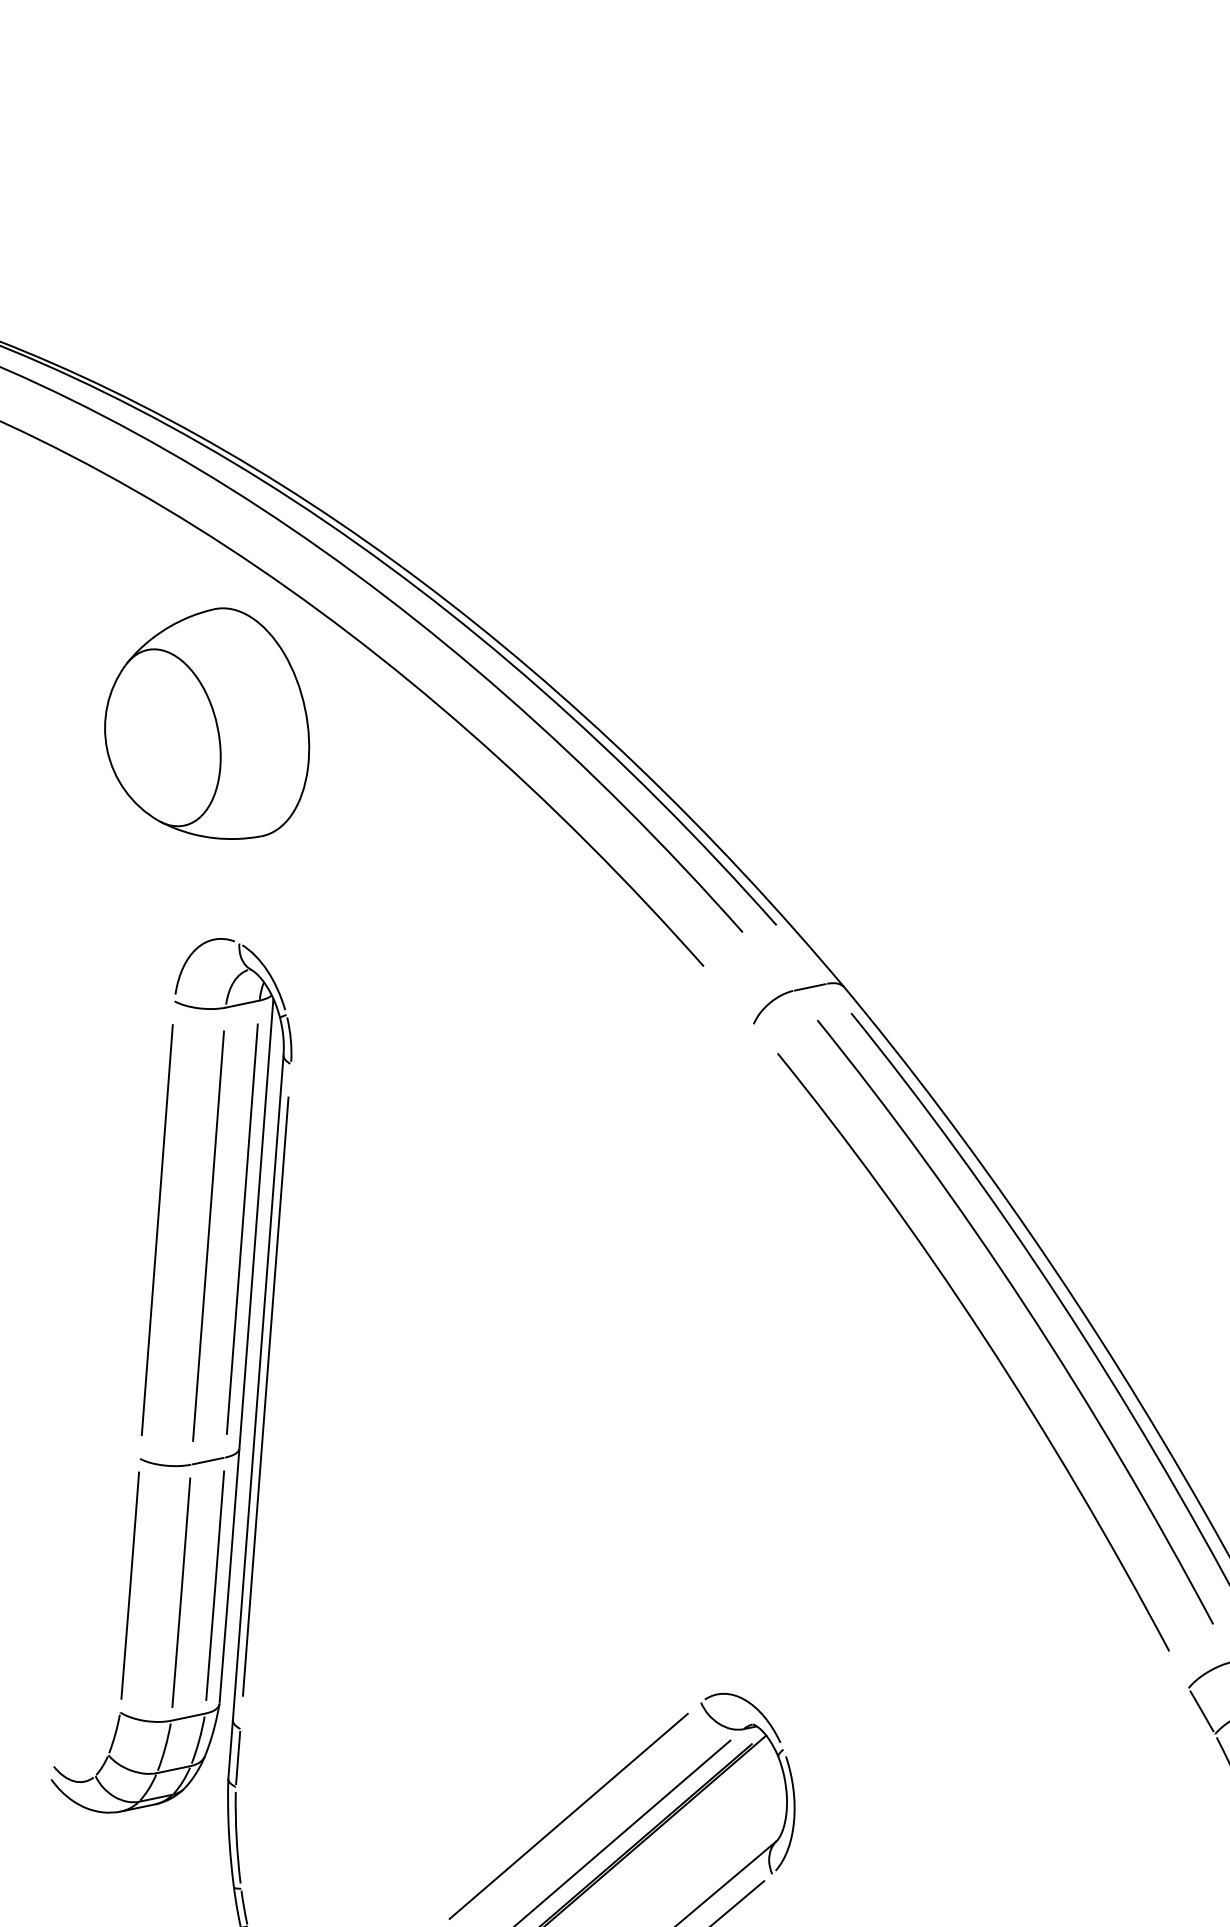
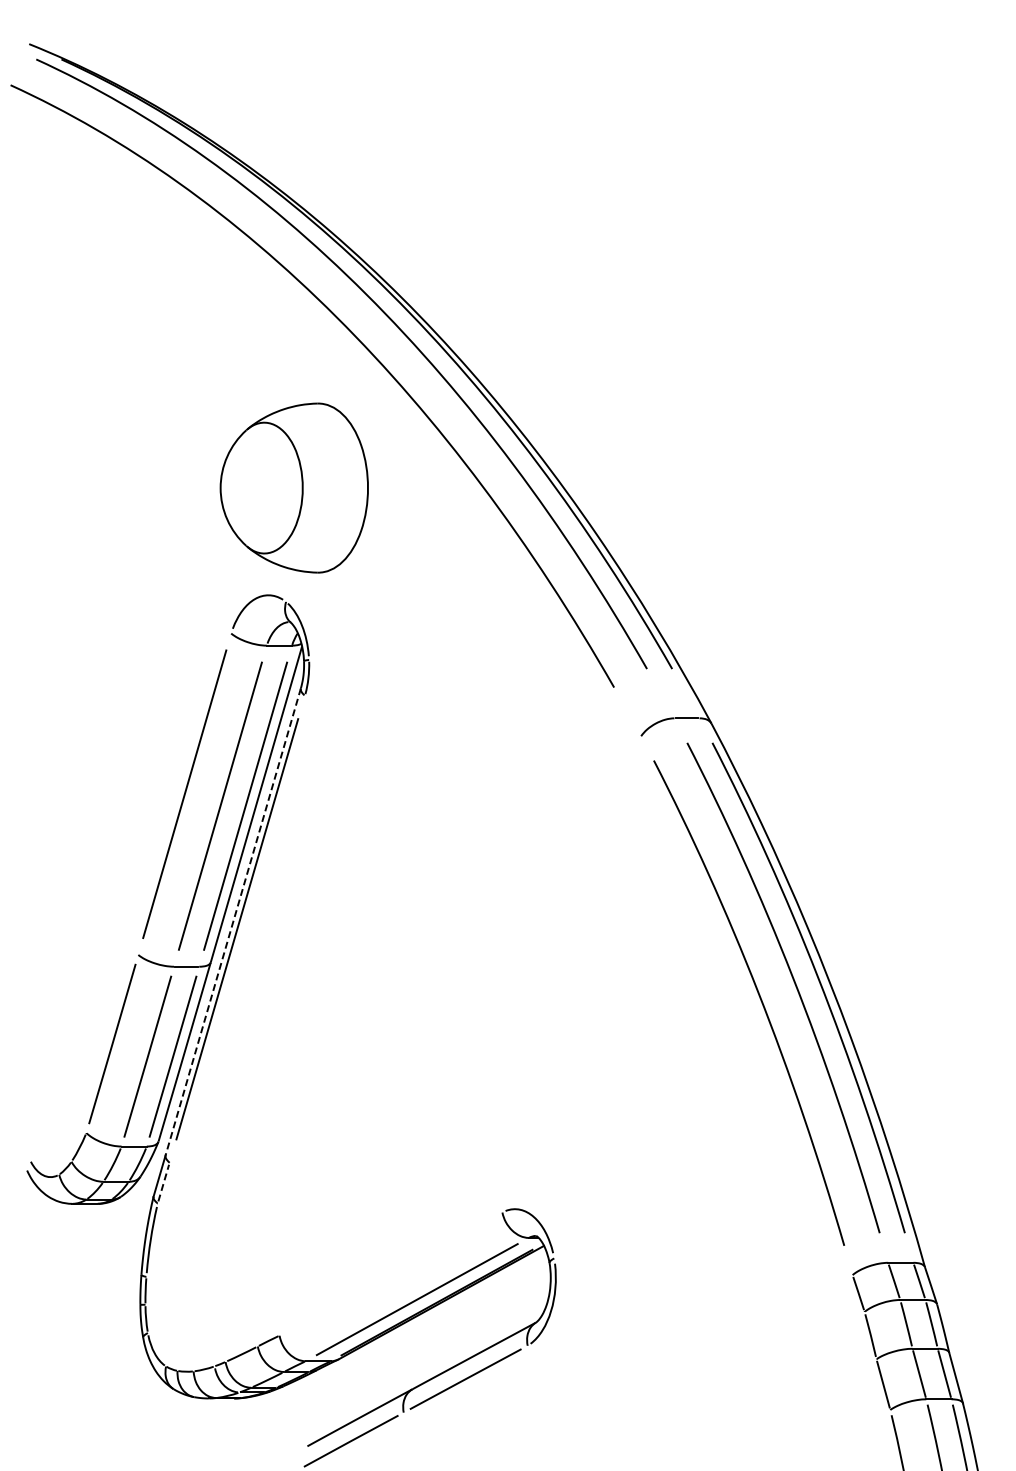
part: (204, 728) -> (293, 487), moved
line: (258, 1388) -> (233, 922), solid -> dashed
line: (237, 1757) -> (163, 1182), solid -> dashed
line: (567, 1815) -> (390, 1273), removed

